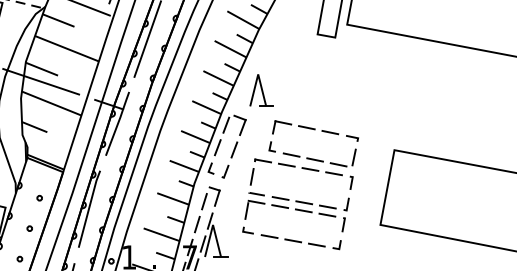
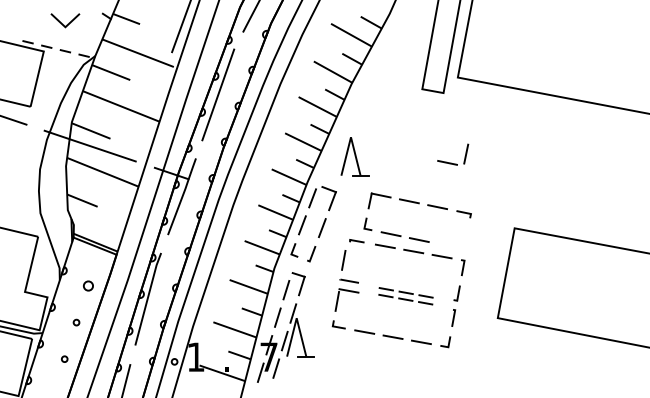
part: (262, 160) -> (356, 240), size x0.7
part: (341, 164) -> (451, 162), moved
circle: (39, 197) -> (88, 285), size x1.6
part: (303, 206) -> (405, 295), size x0.7

